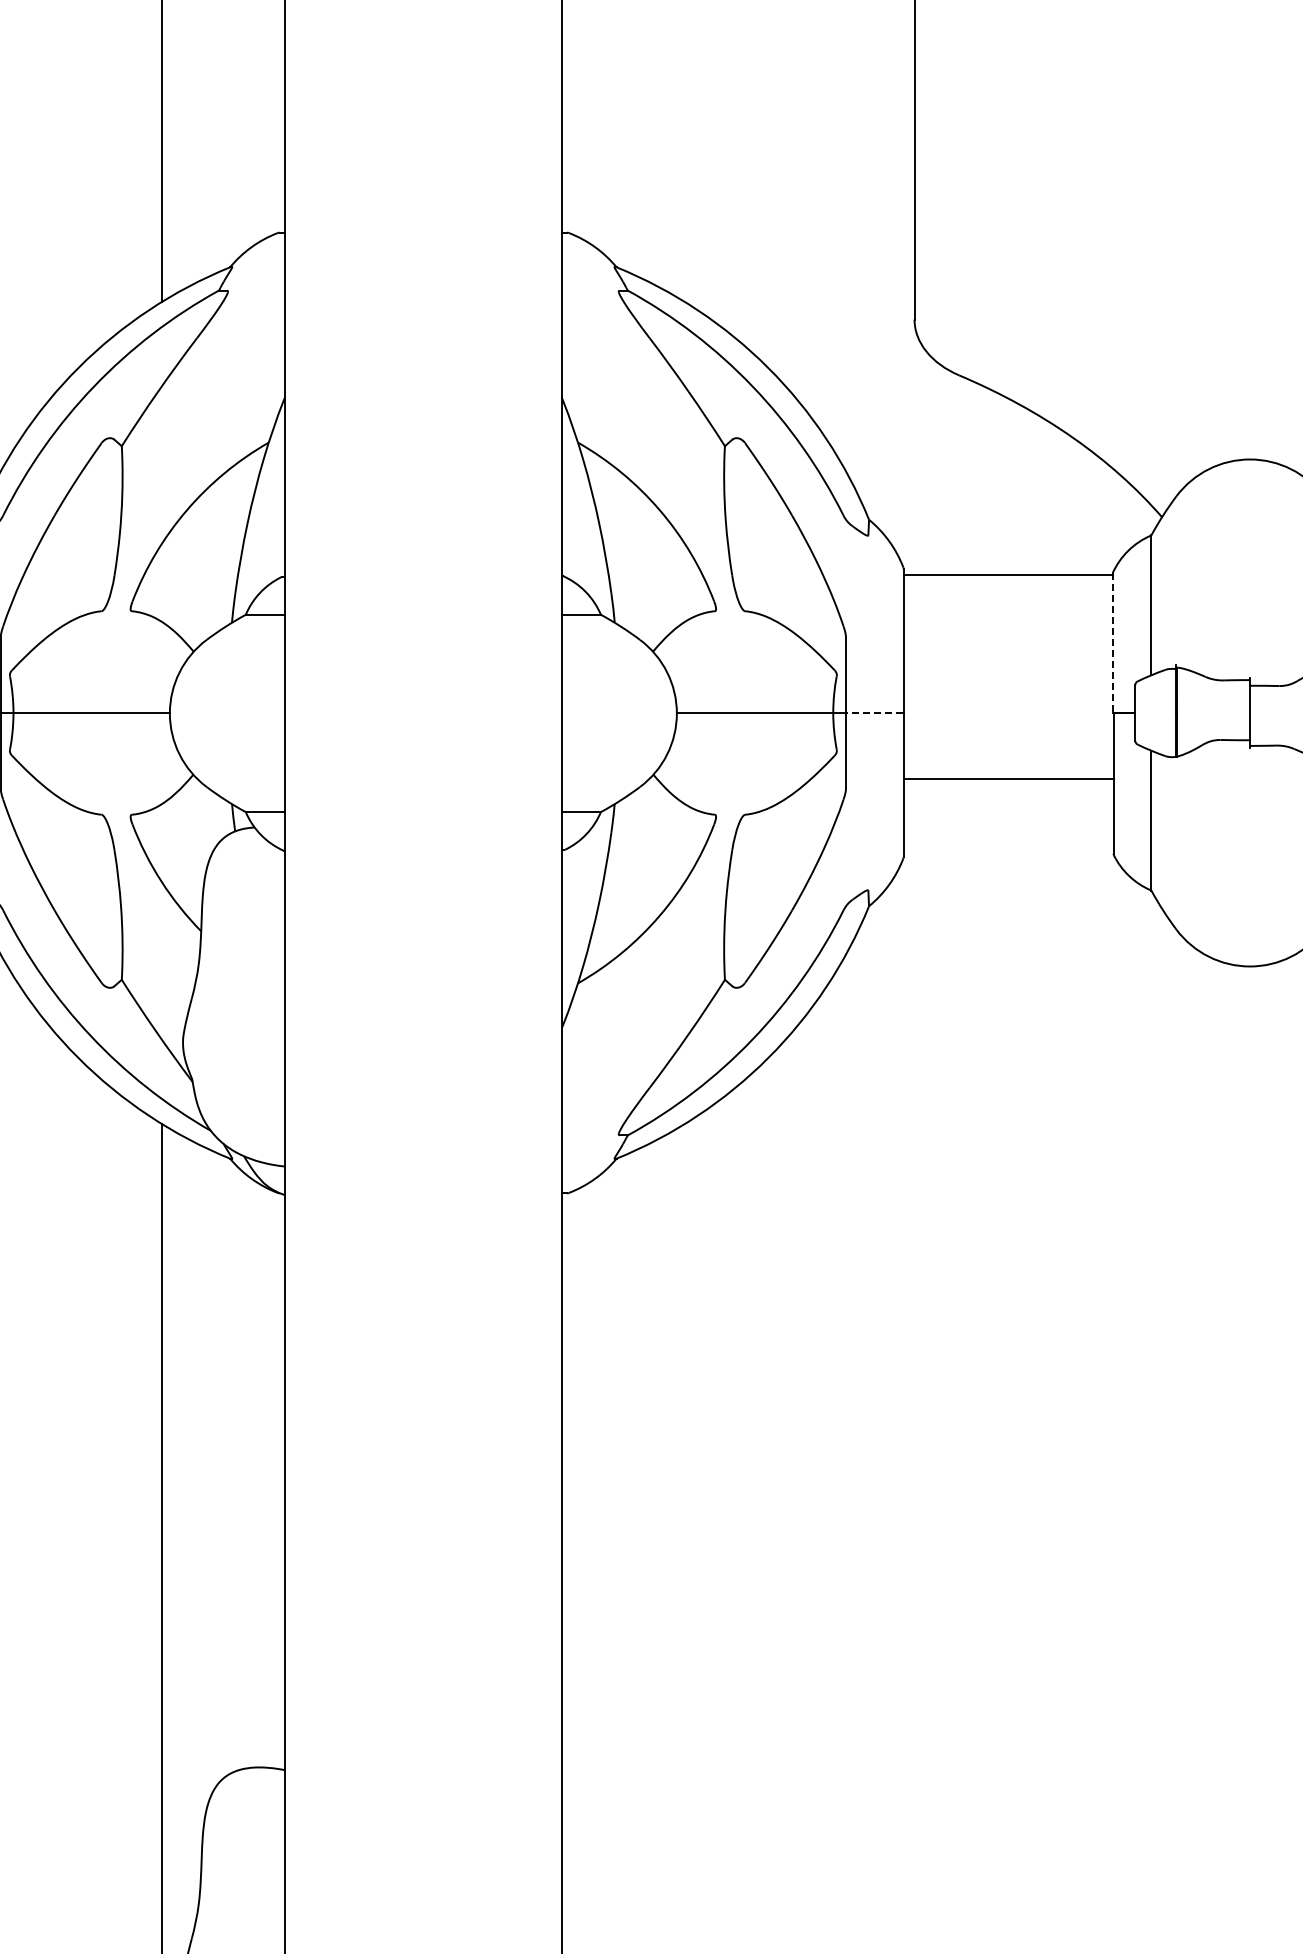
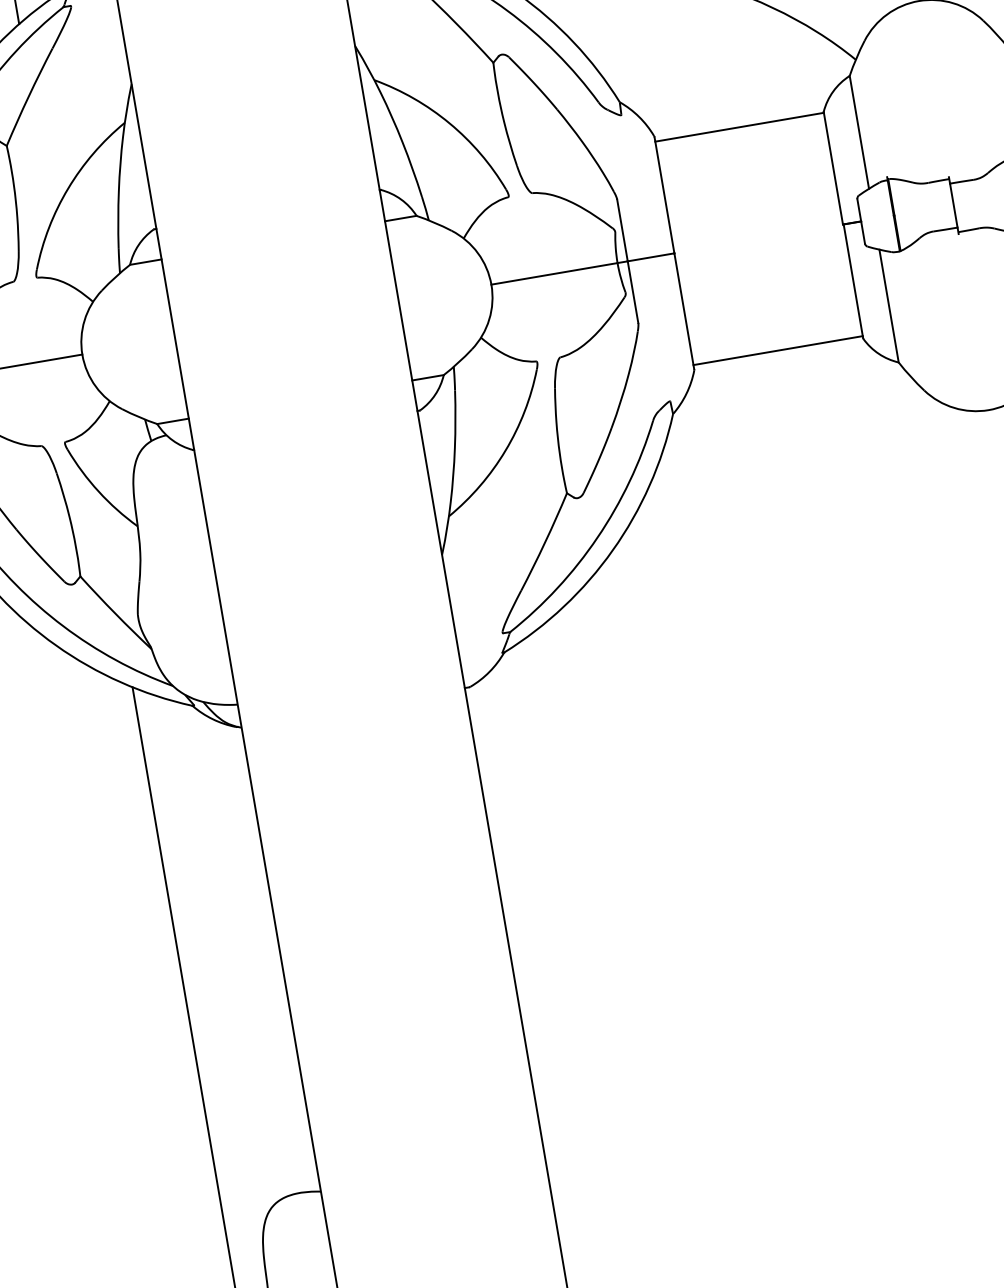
line: (1112, 643) -> (833, 168), dashed -> solid
line: (874, 712) -> (650, 257), dashed -> solid
line: (1008, 779) -> (778, 350), moved

